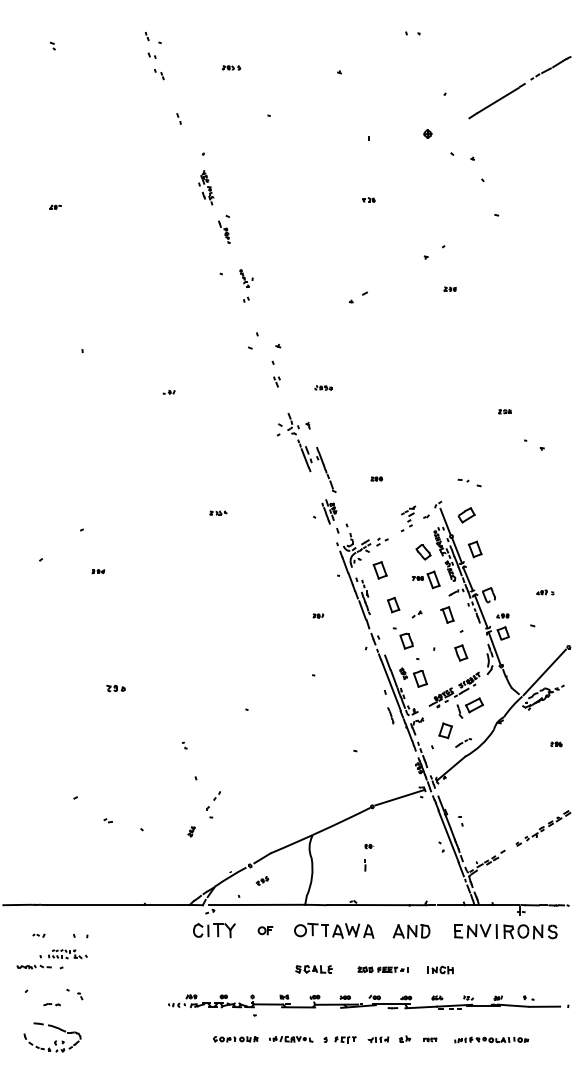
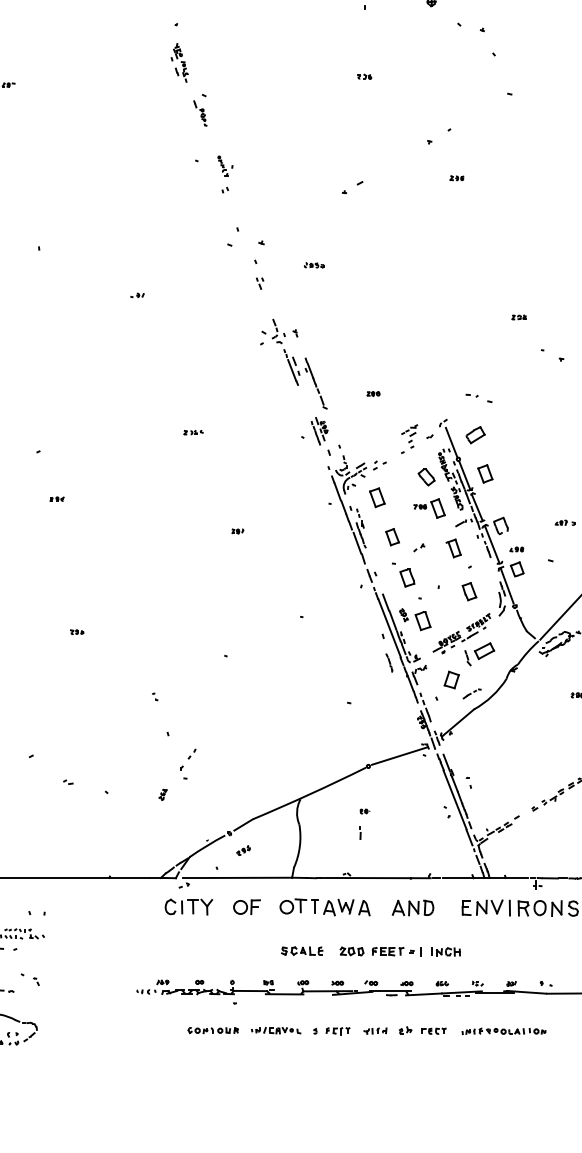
part: (323, 387) -> (314, 264), moved
part: (318, 615) -> (237, 530), moved
part: (115, 688) -> (76, 631), size x0.62
part: (265, 930) -> (247, 906), size x1.67
part: (383, 969) -> (381, 951), size x1.43
part: (430, 1039) -> (434, 1030), size x1.67

